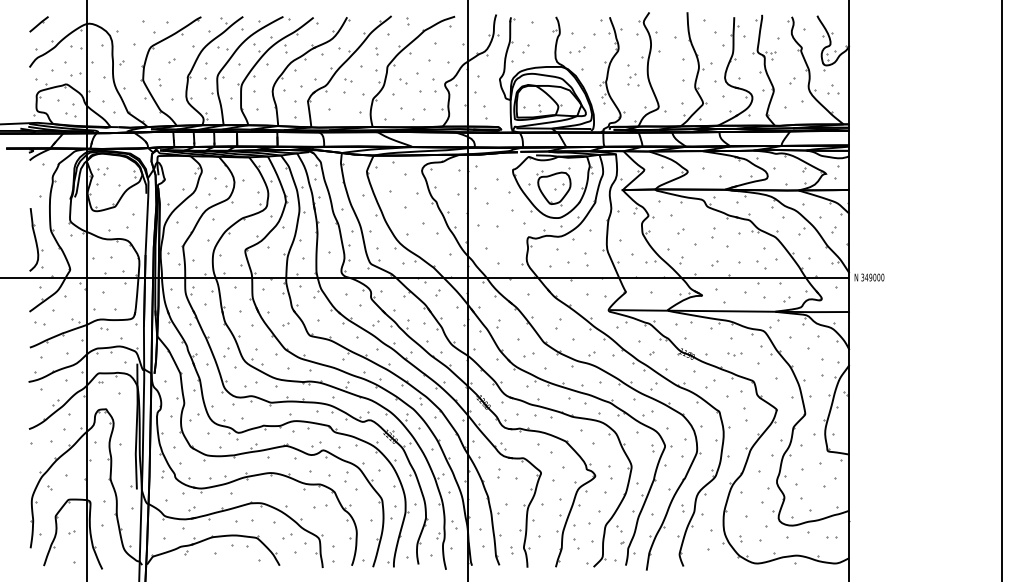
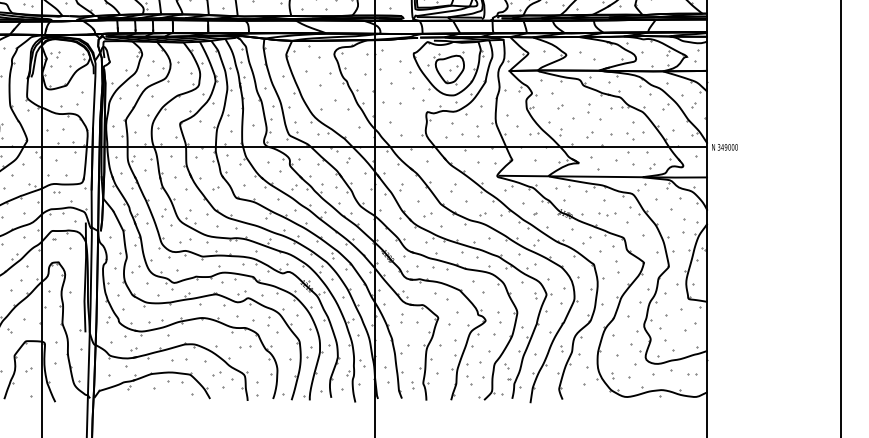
part: (734, 353) -> (607, 213), size x1.43

